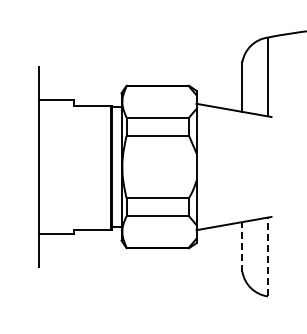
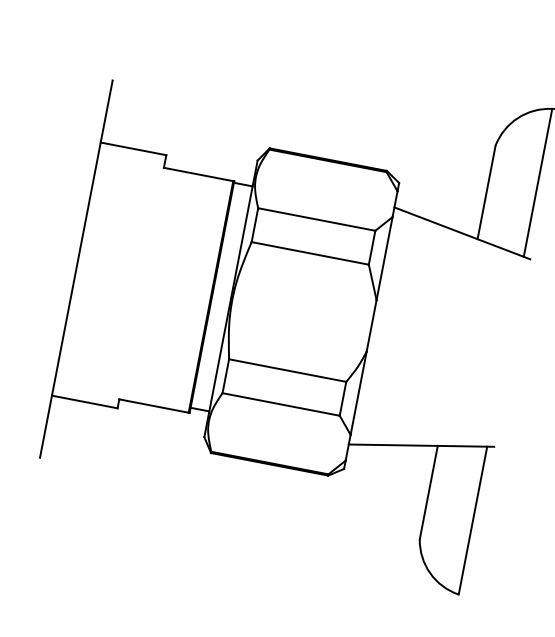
line: (242, 247) -> (428, 493), dashed -> solid
line: (267, 256) -> (472, 519), dashed -> solid

